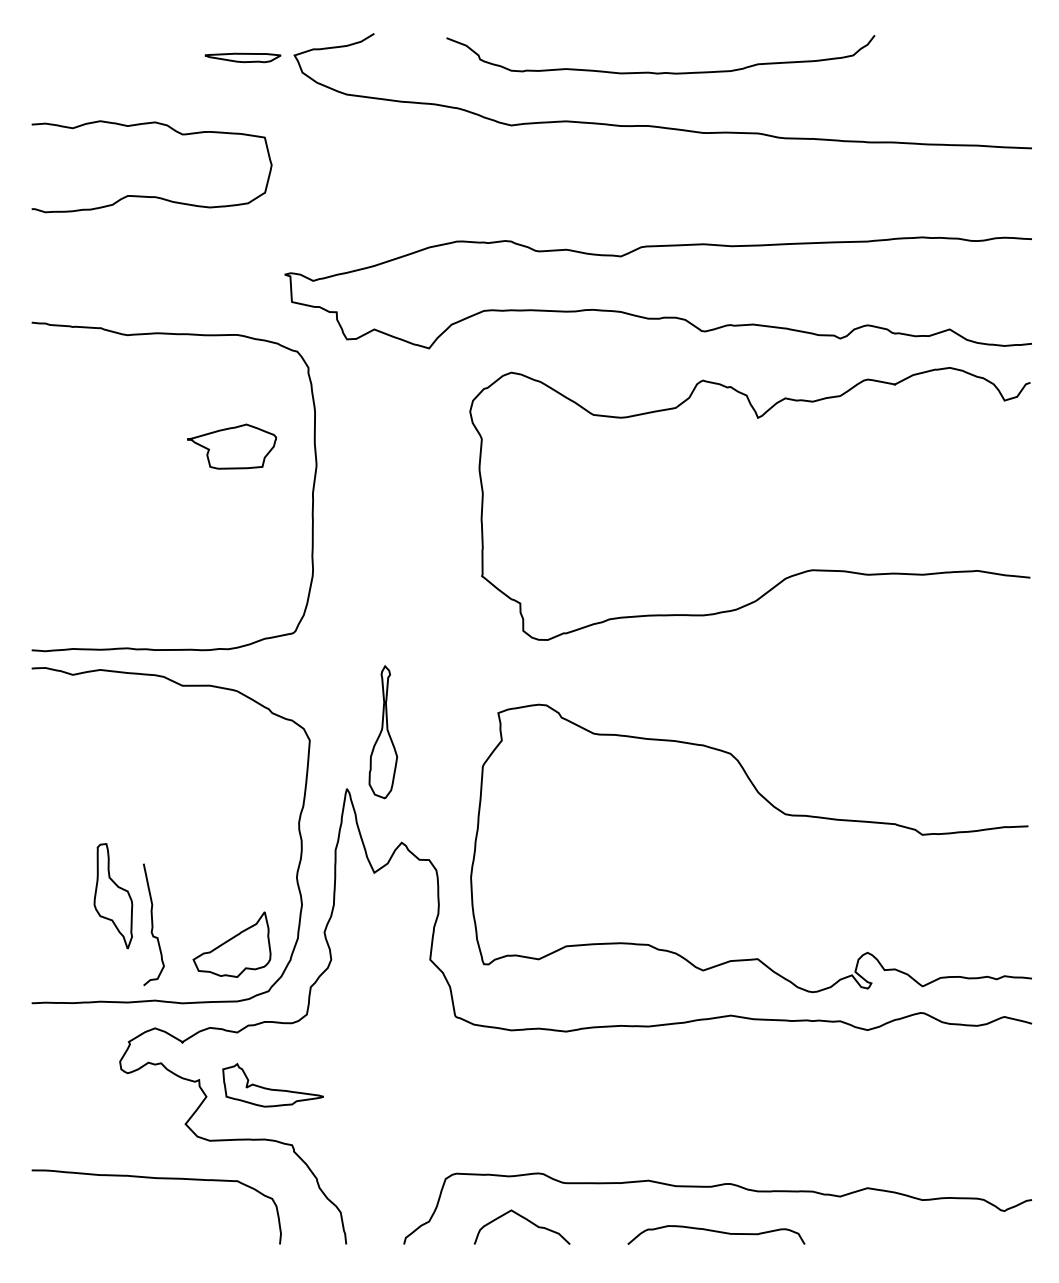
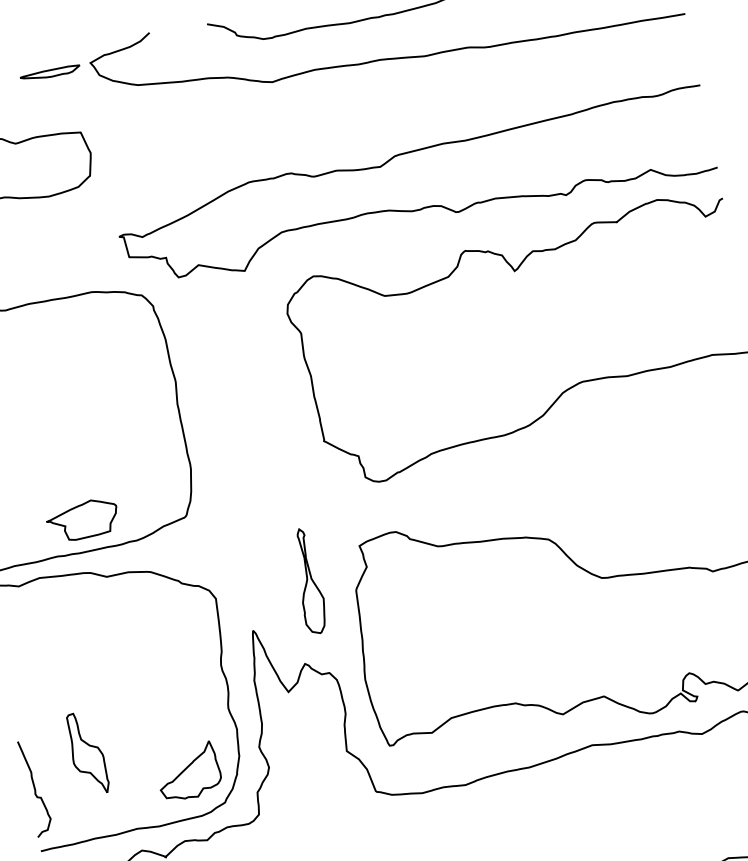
part: (231, 446) -> (82, 520), moved
part: (382, 732) -> (308, 581), moved
curve: (153, 924) -> (35, 787), moved

